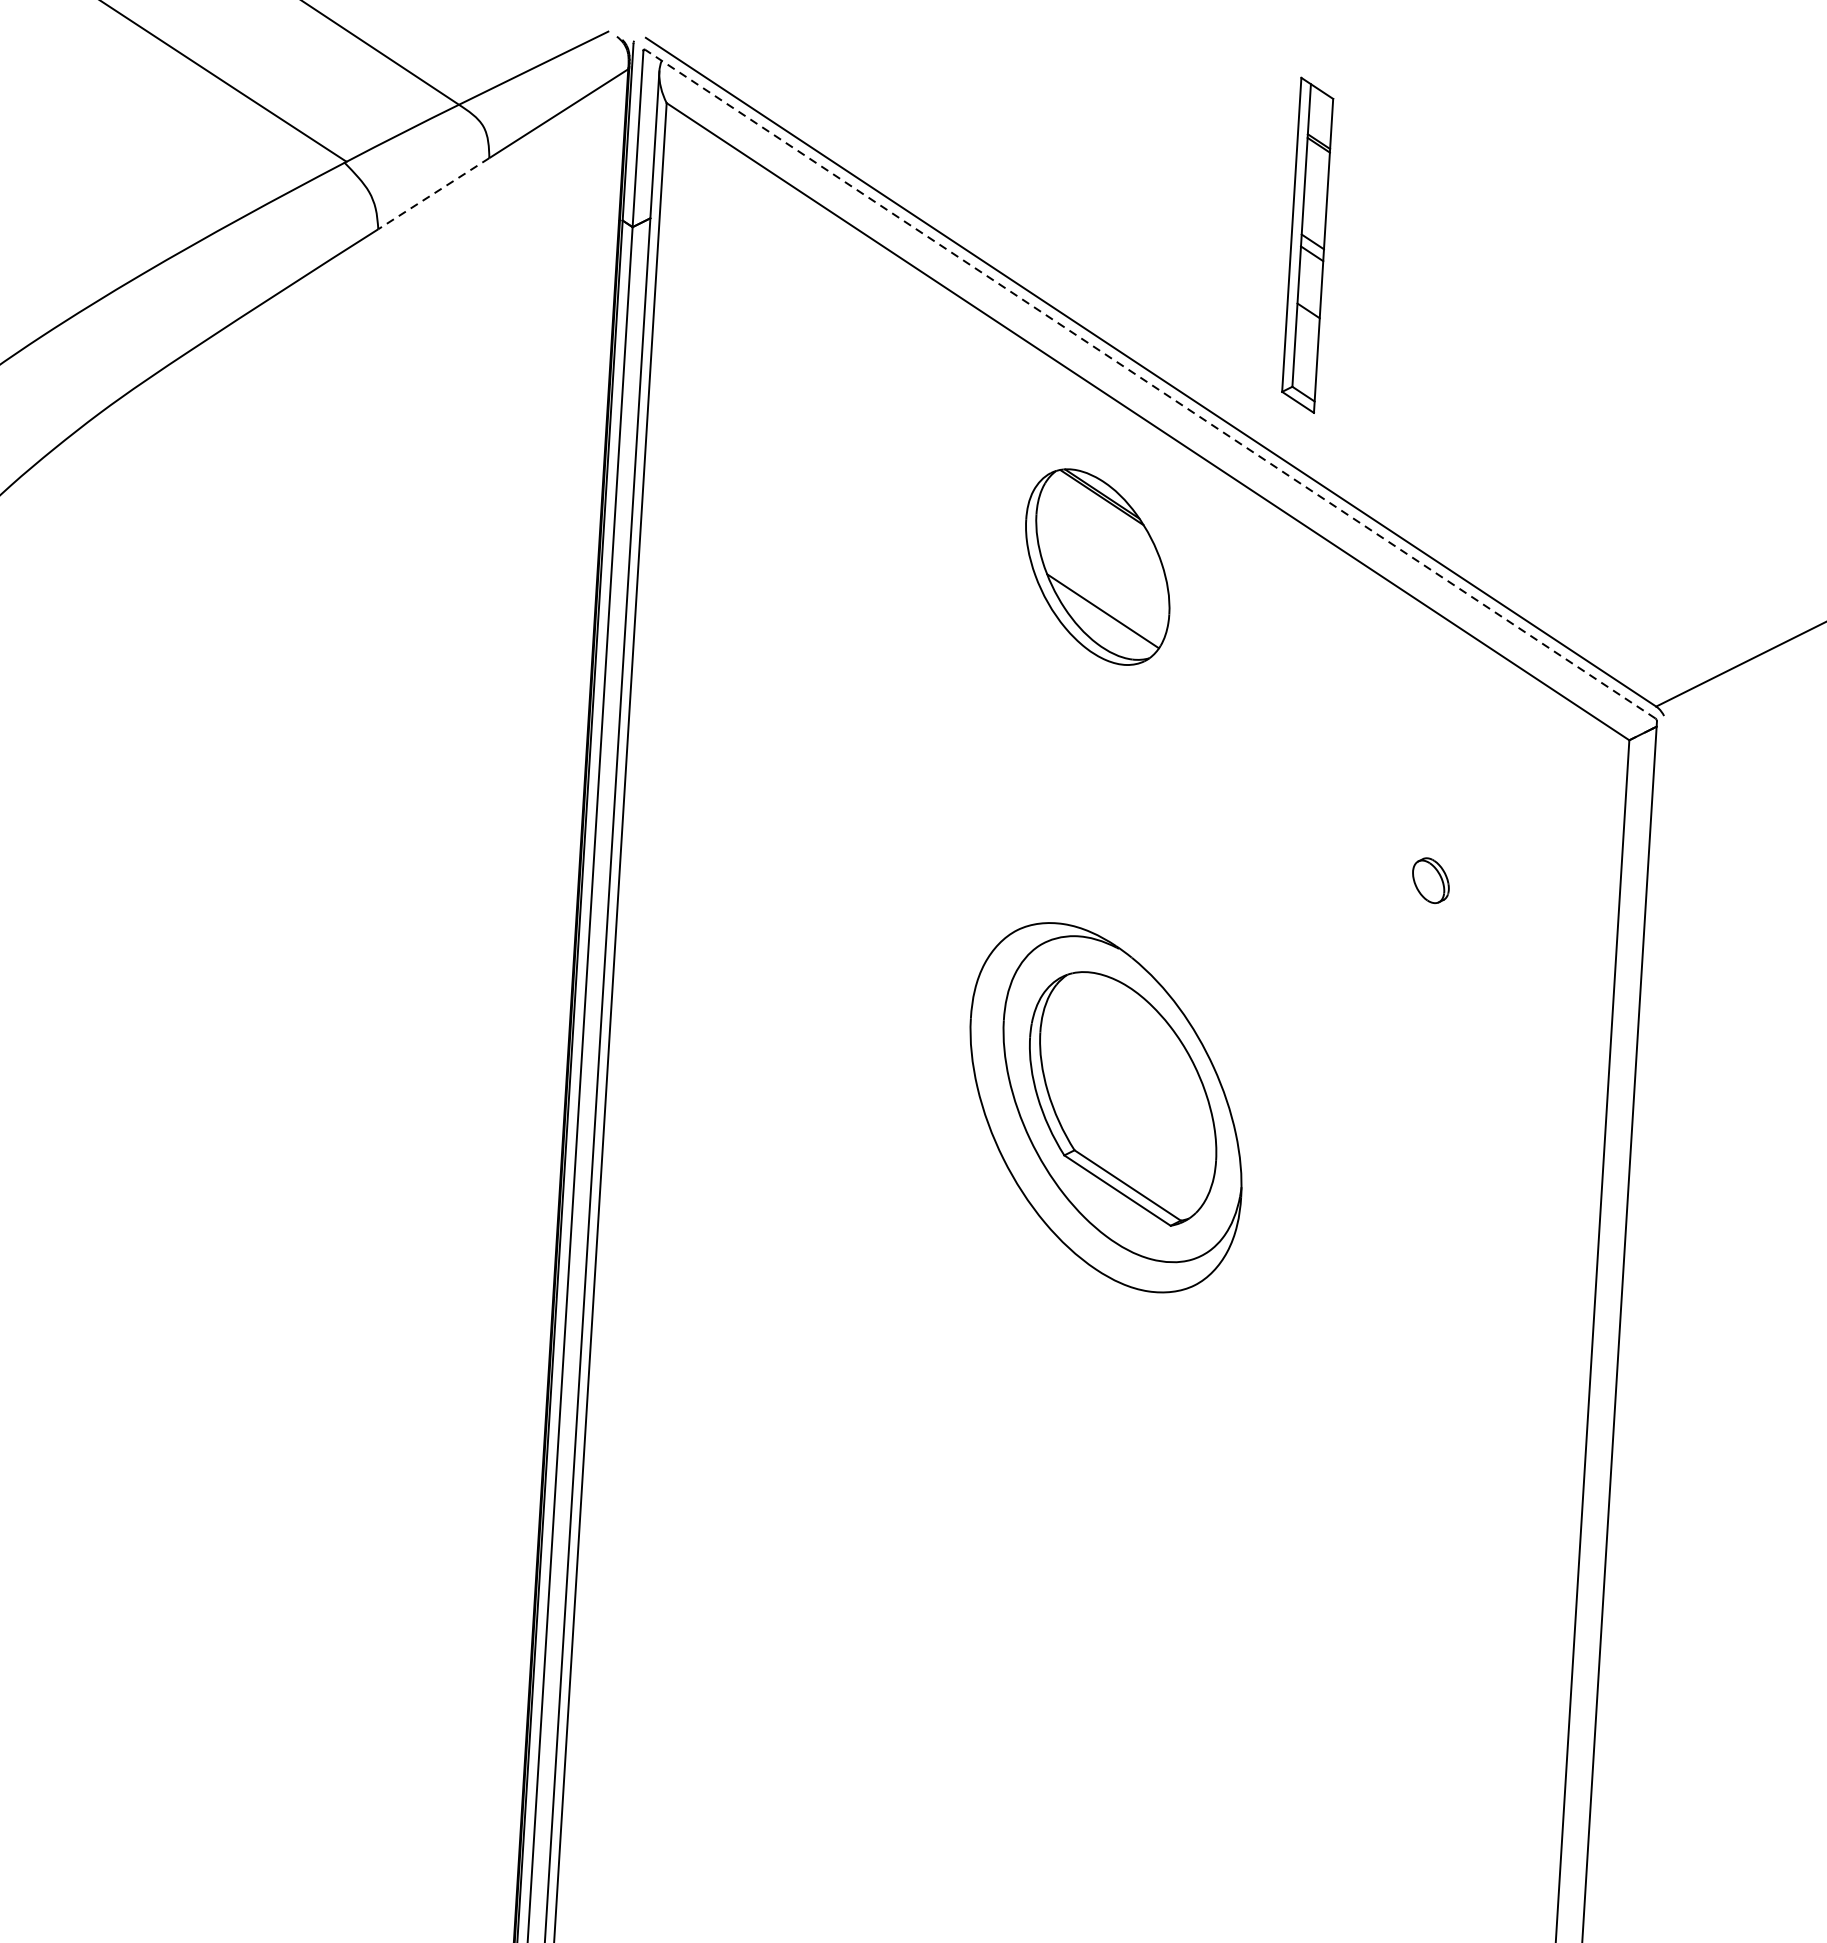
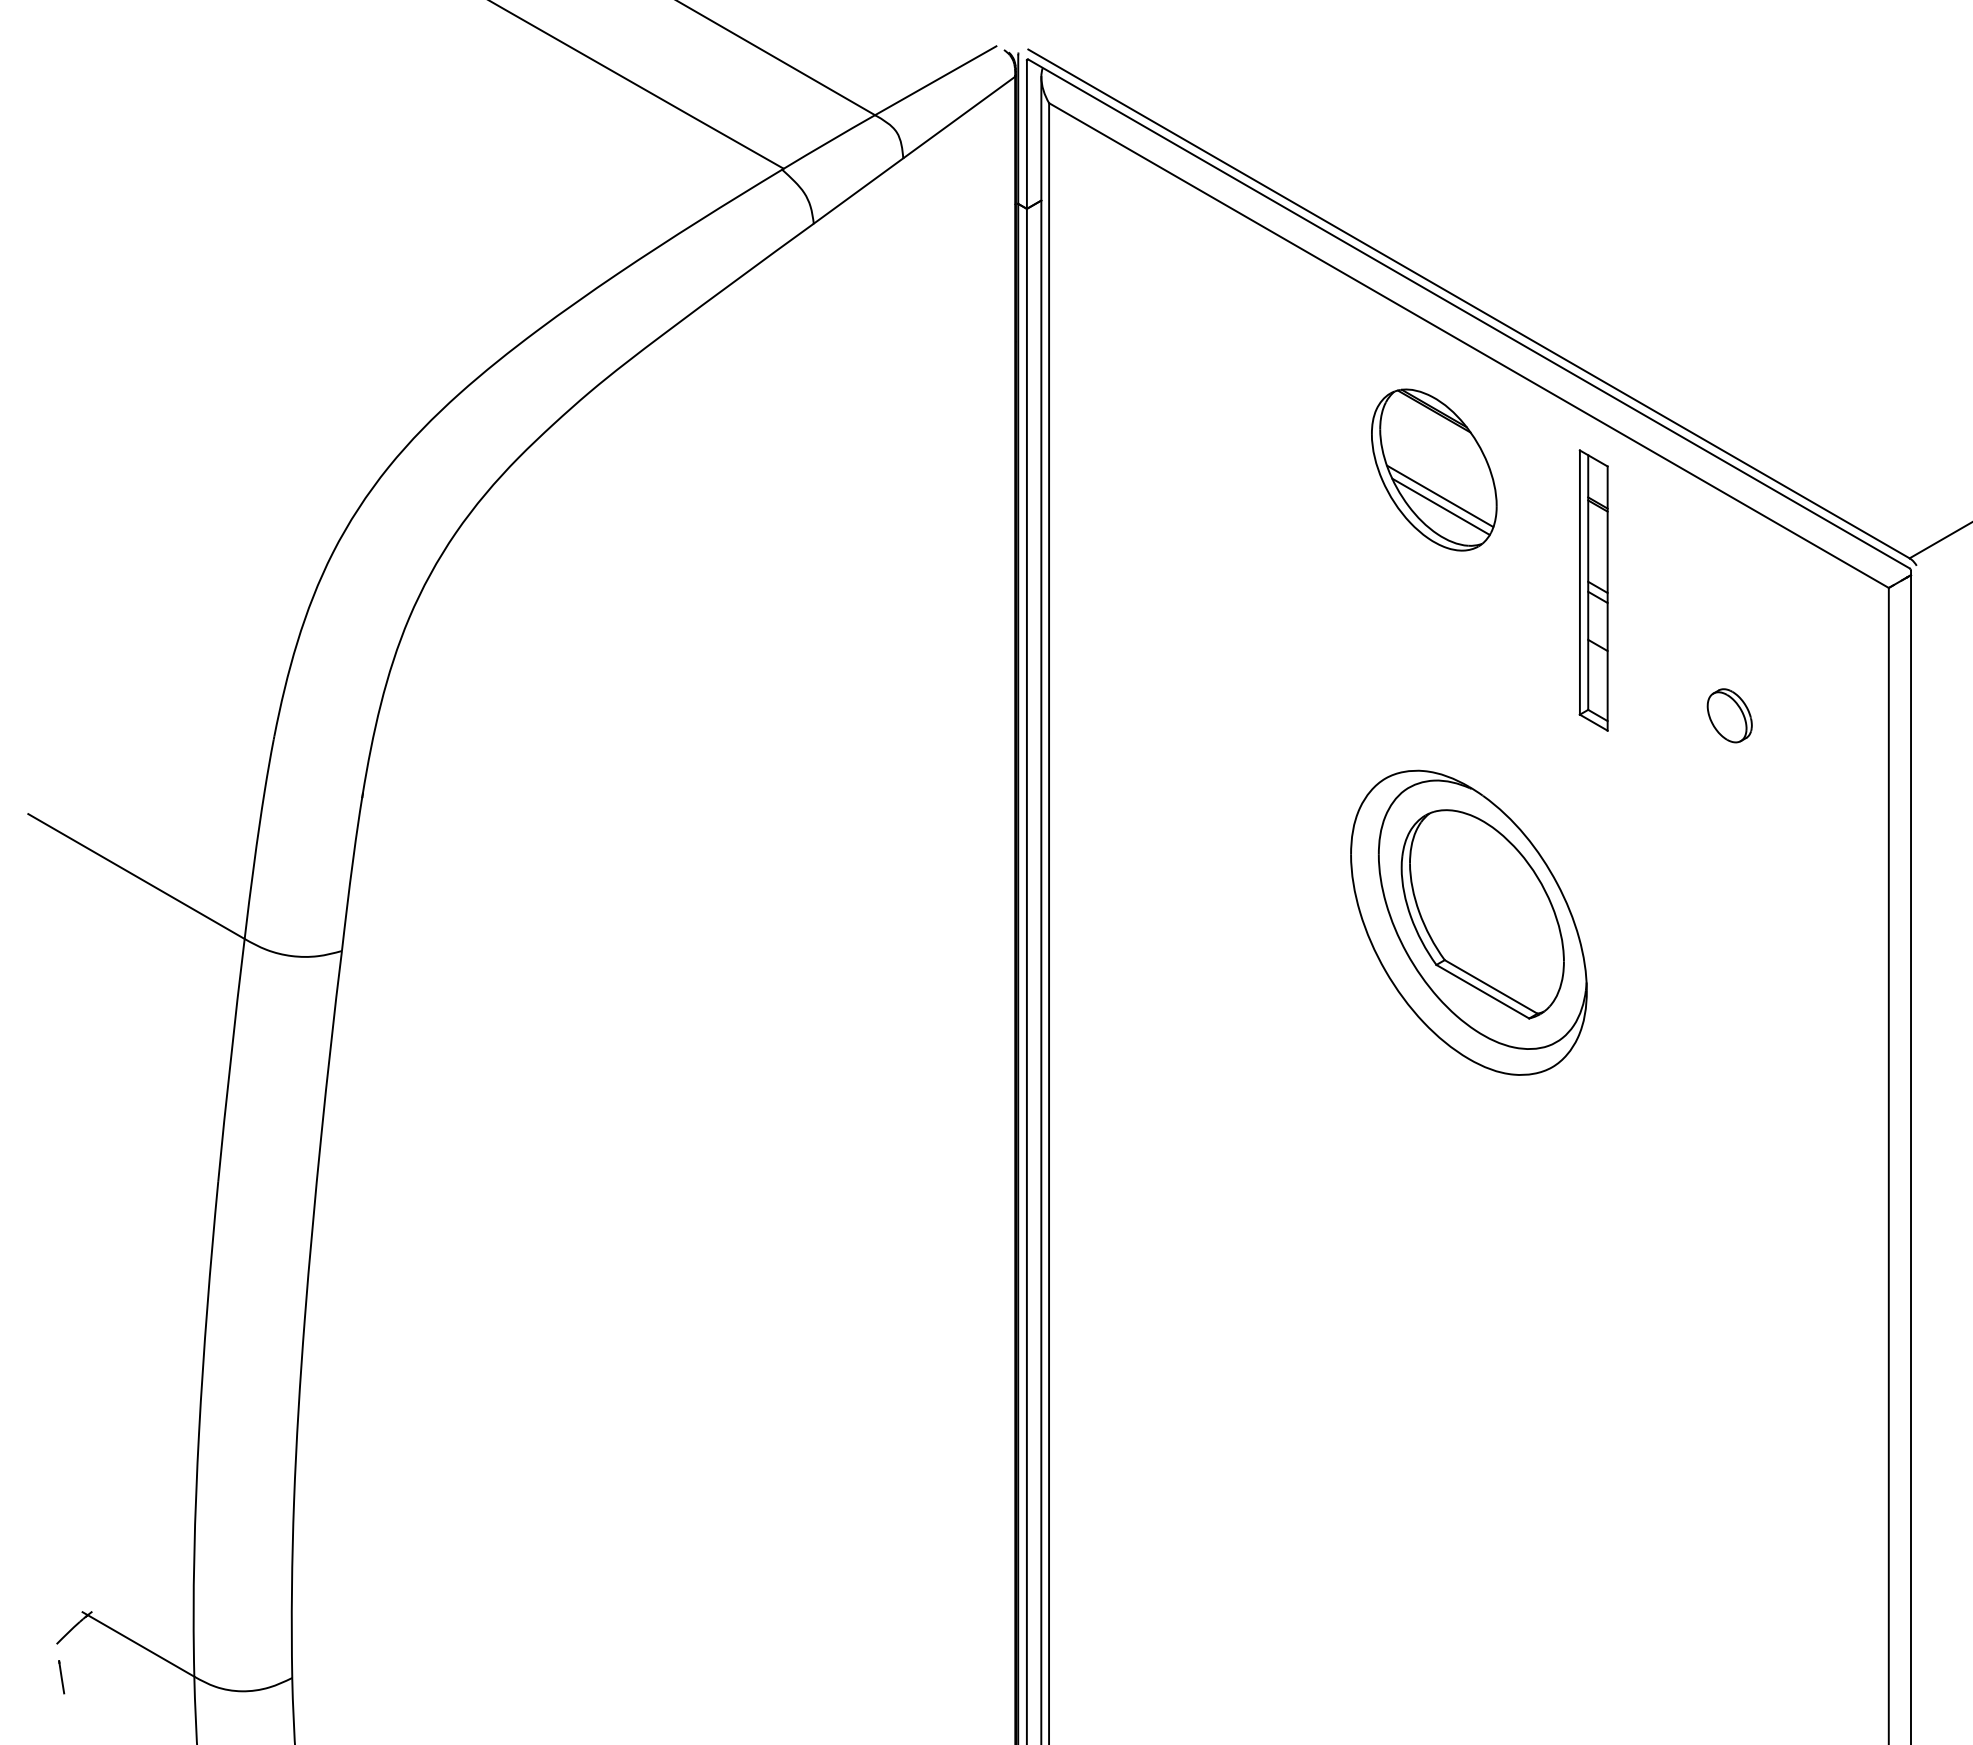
line: (433, 194) -> (858, 191), dashed -> solid
part: (1307, 245) -> (1593, 590), moved
line: (1149, 383) -> (1468, 313), dashed -> solid
line: (1103, 599) -> (1440, 496), added
part: (1430, 880) -> (1729, 715), size x1.43

